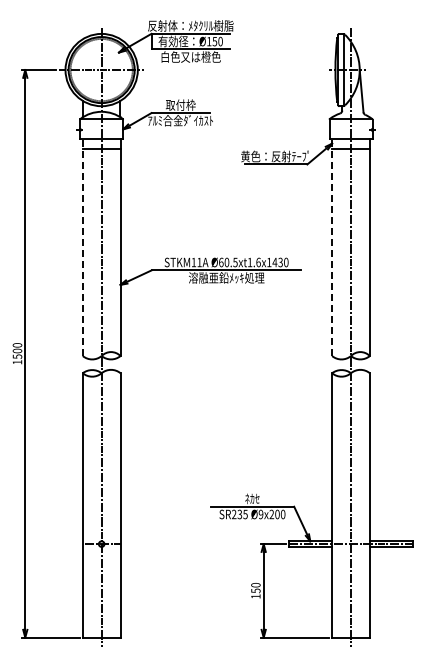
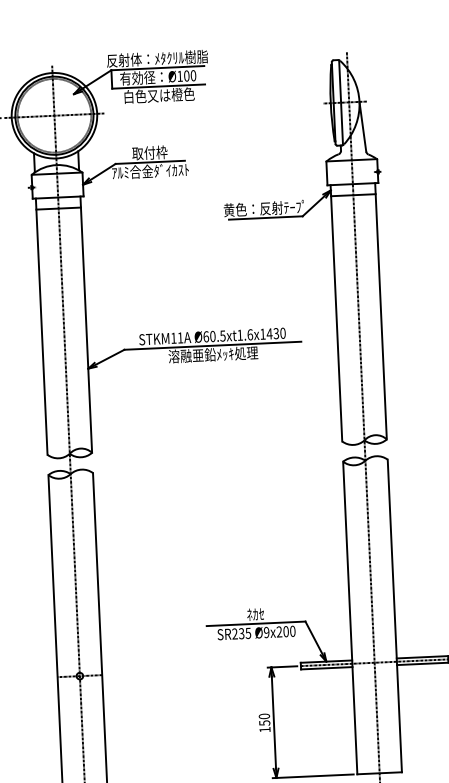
text: (214, 41) -> (186, 75), Ø150 -> Ø100
line: (82, 247) -> (41, 326), dashed -> solid
line: (332, 247) -> (336, 313), dashed -> solid

